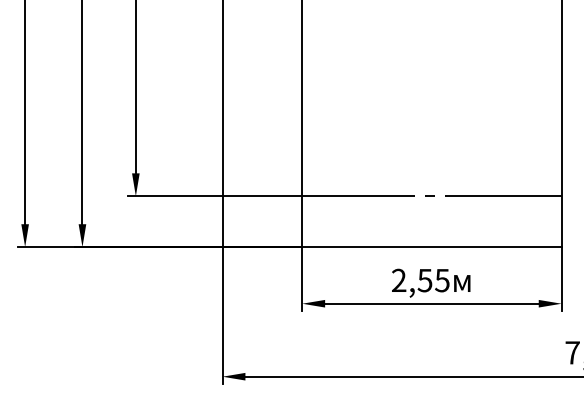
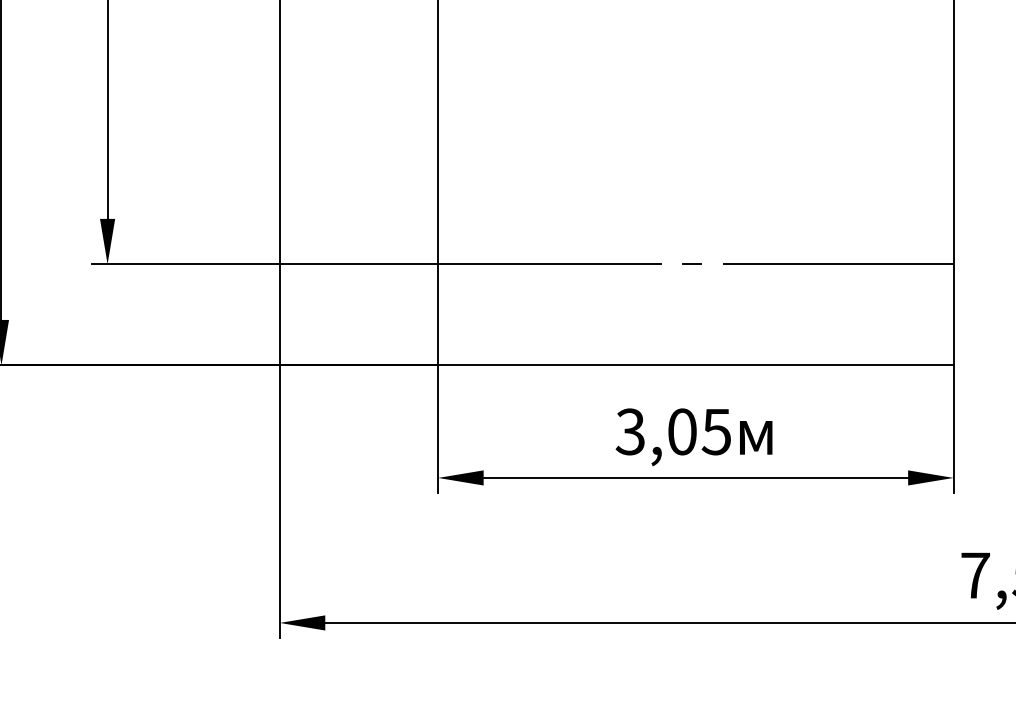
text: (411, 280) -> (655, 431), 2,55 -> 3,05

